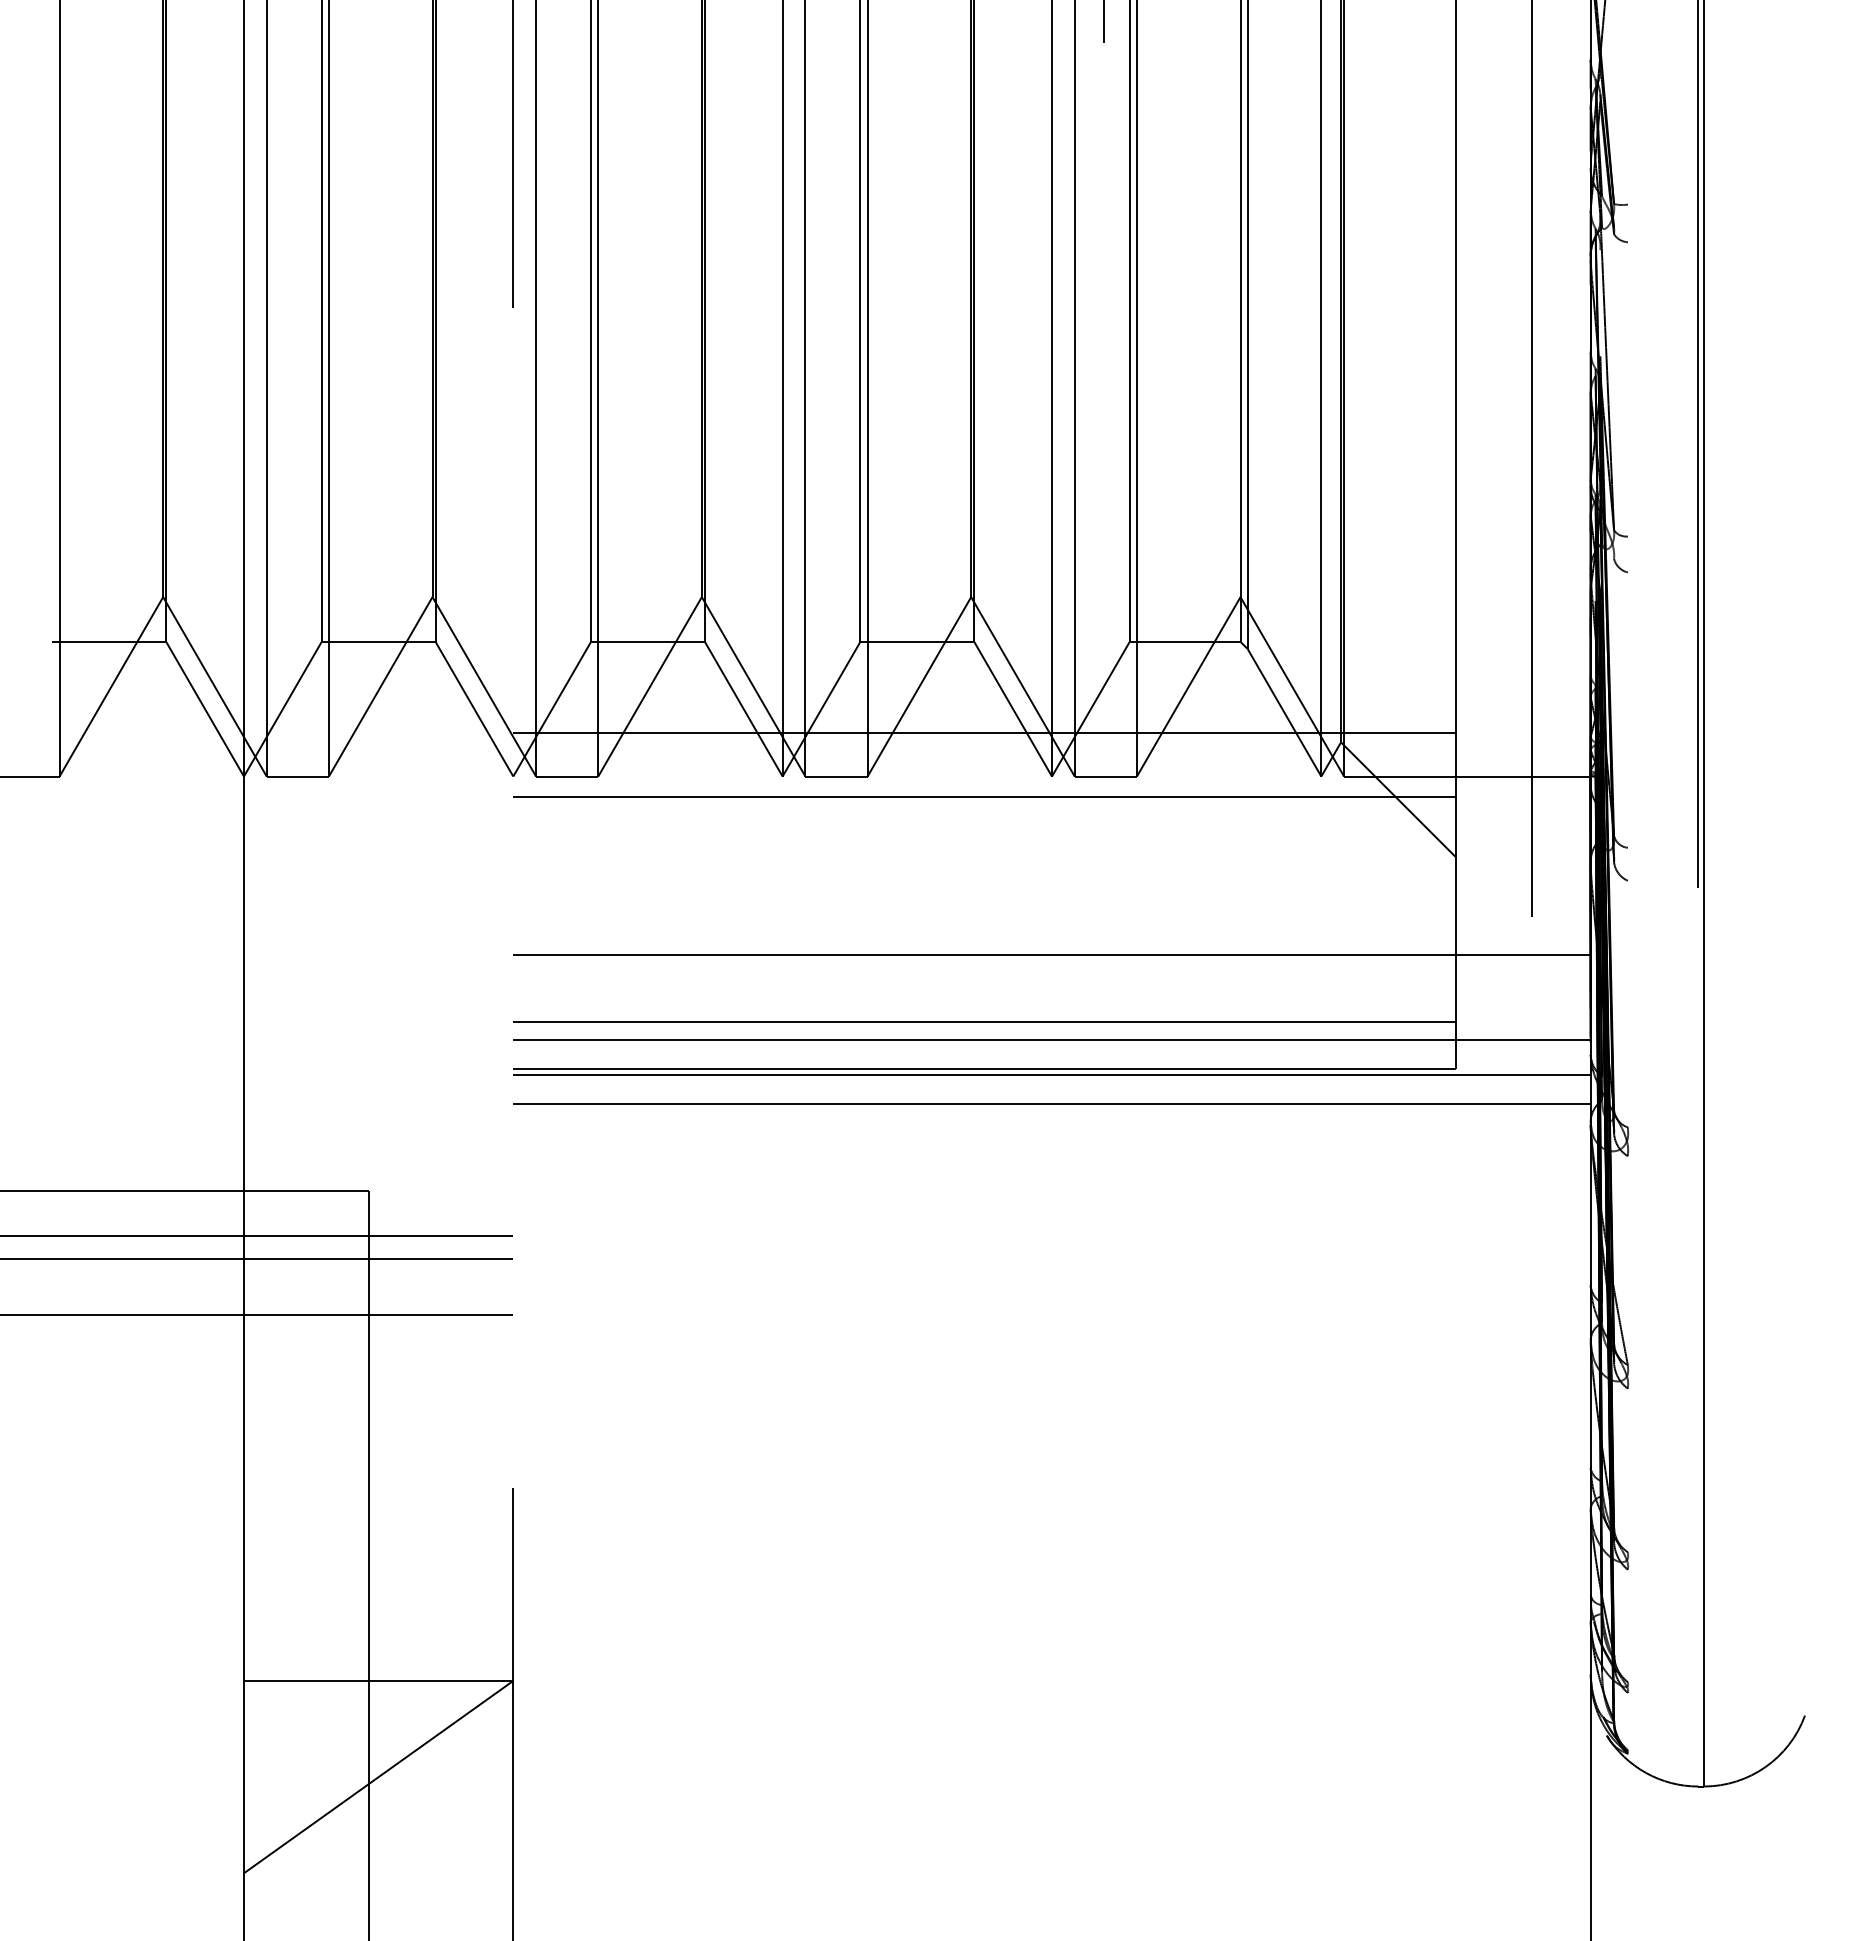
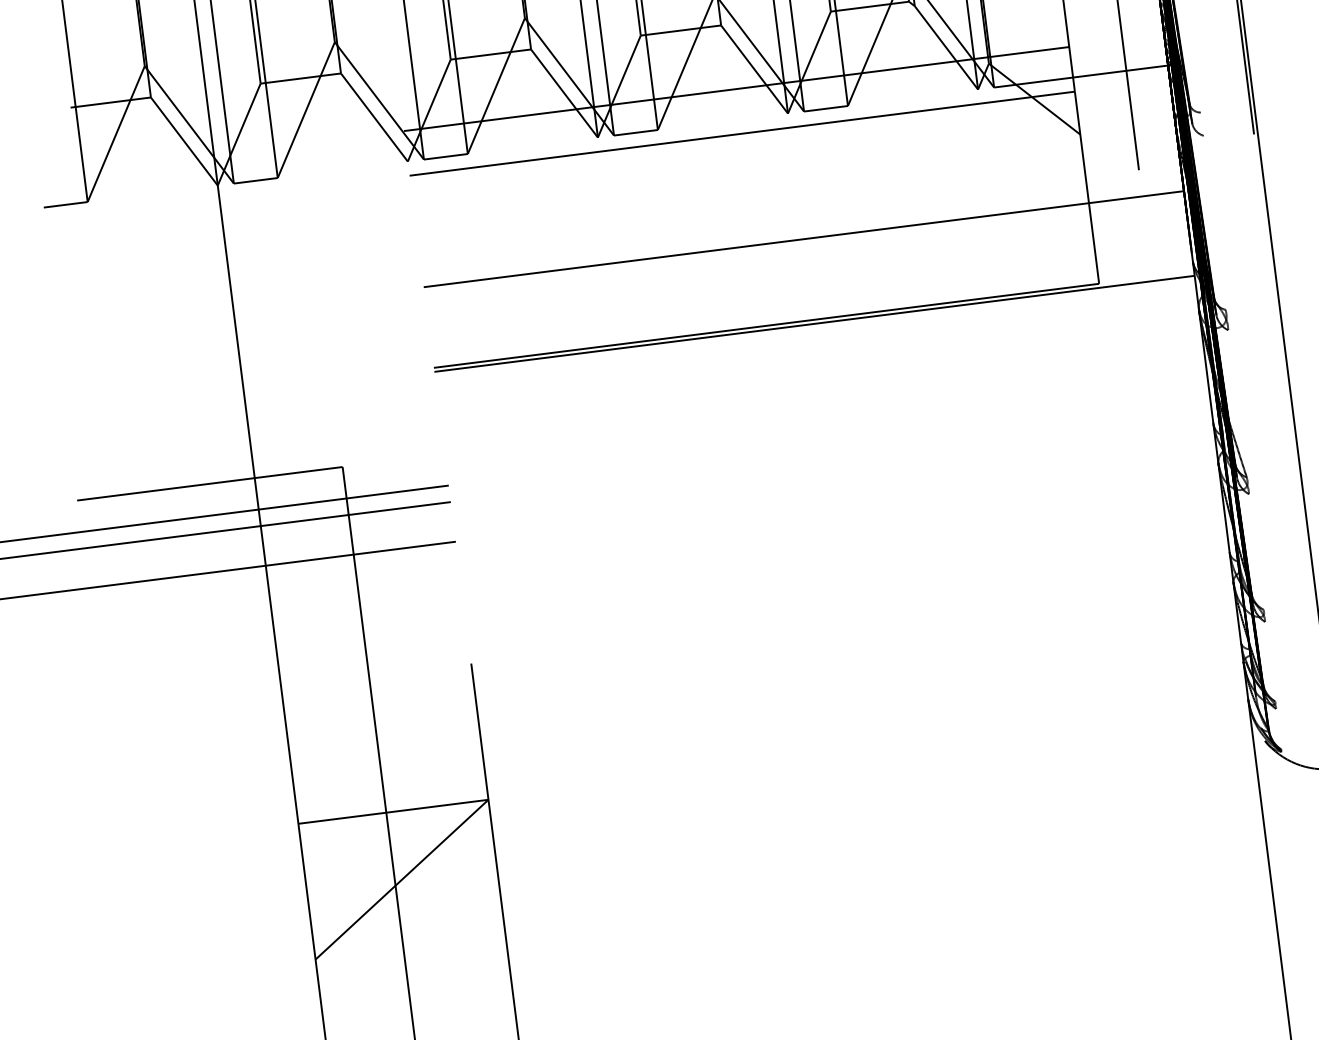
line: (984, 1022) -> (762, 293), removed
line: (1051, 1039) -> (811, 299), removed
line: (1051, 1103) -> (816, 344), removed

